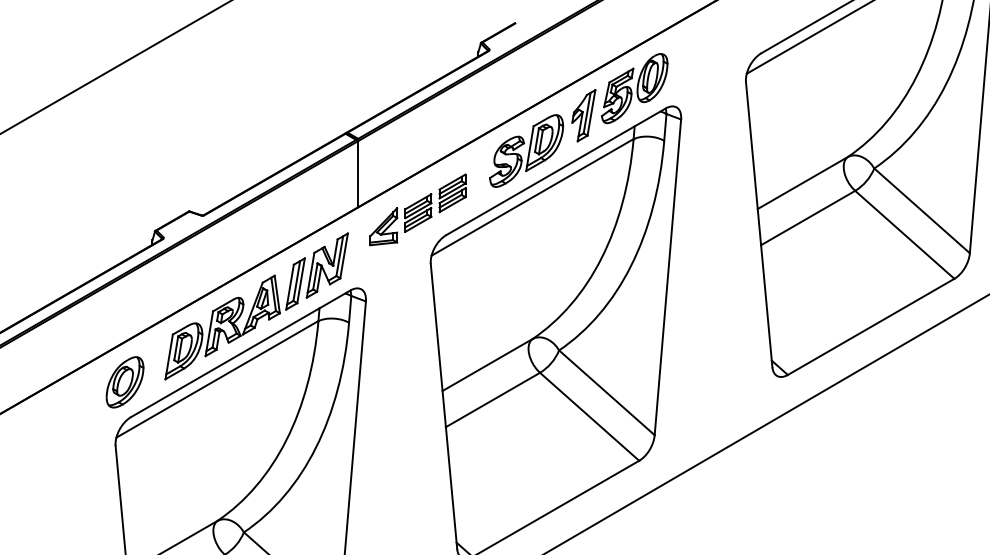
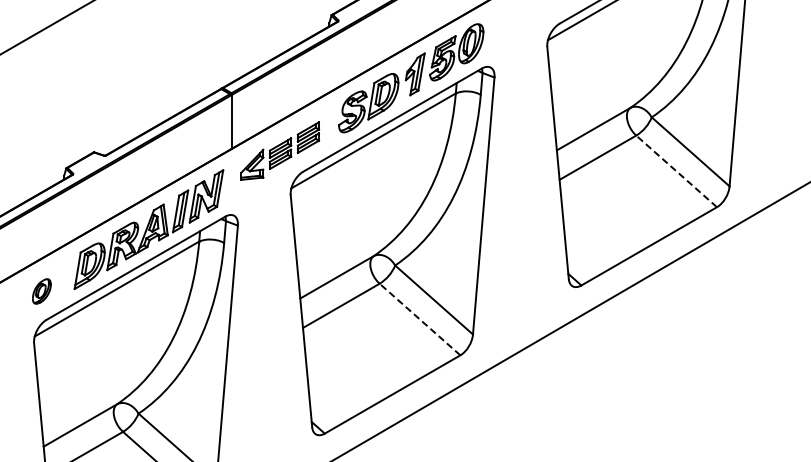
line: (904, 234) -> (676, 171), solid -> dashed
part: (124, 382) -> (41, 291), size x0.6
line: (590, 416) -> (420, 319), solid -> dashed

